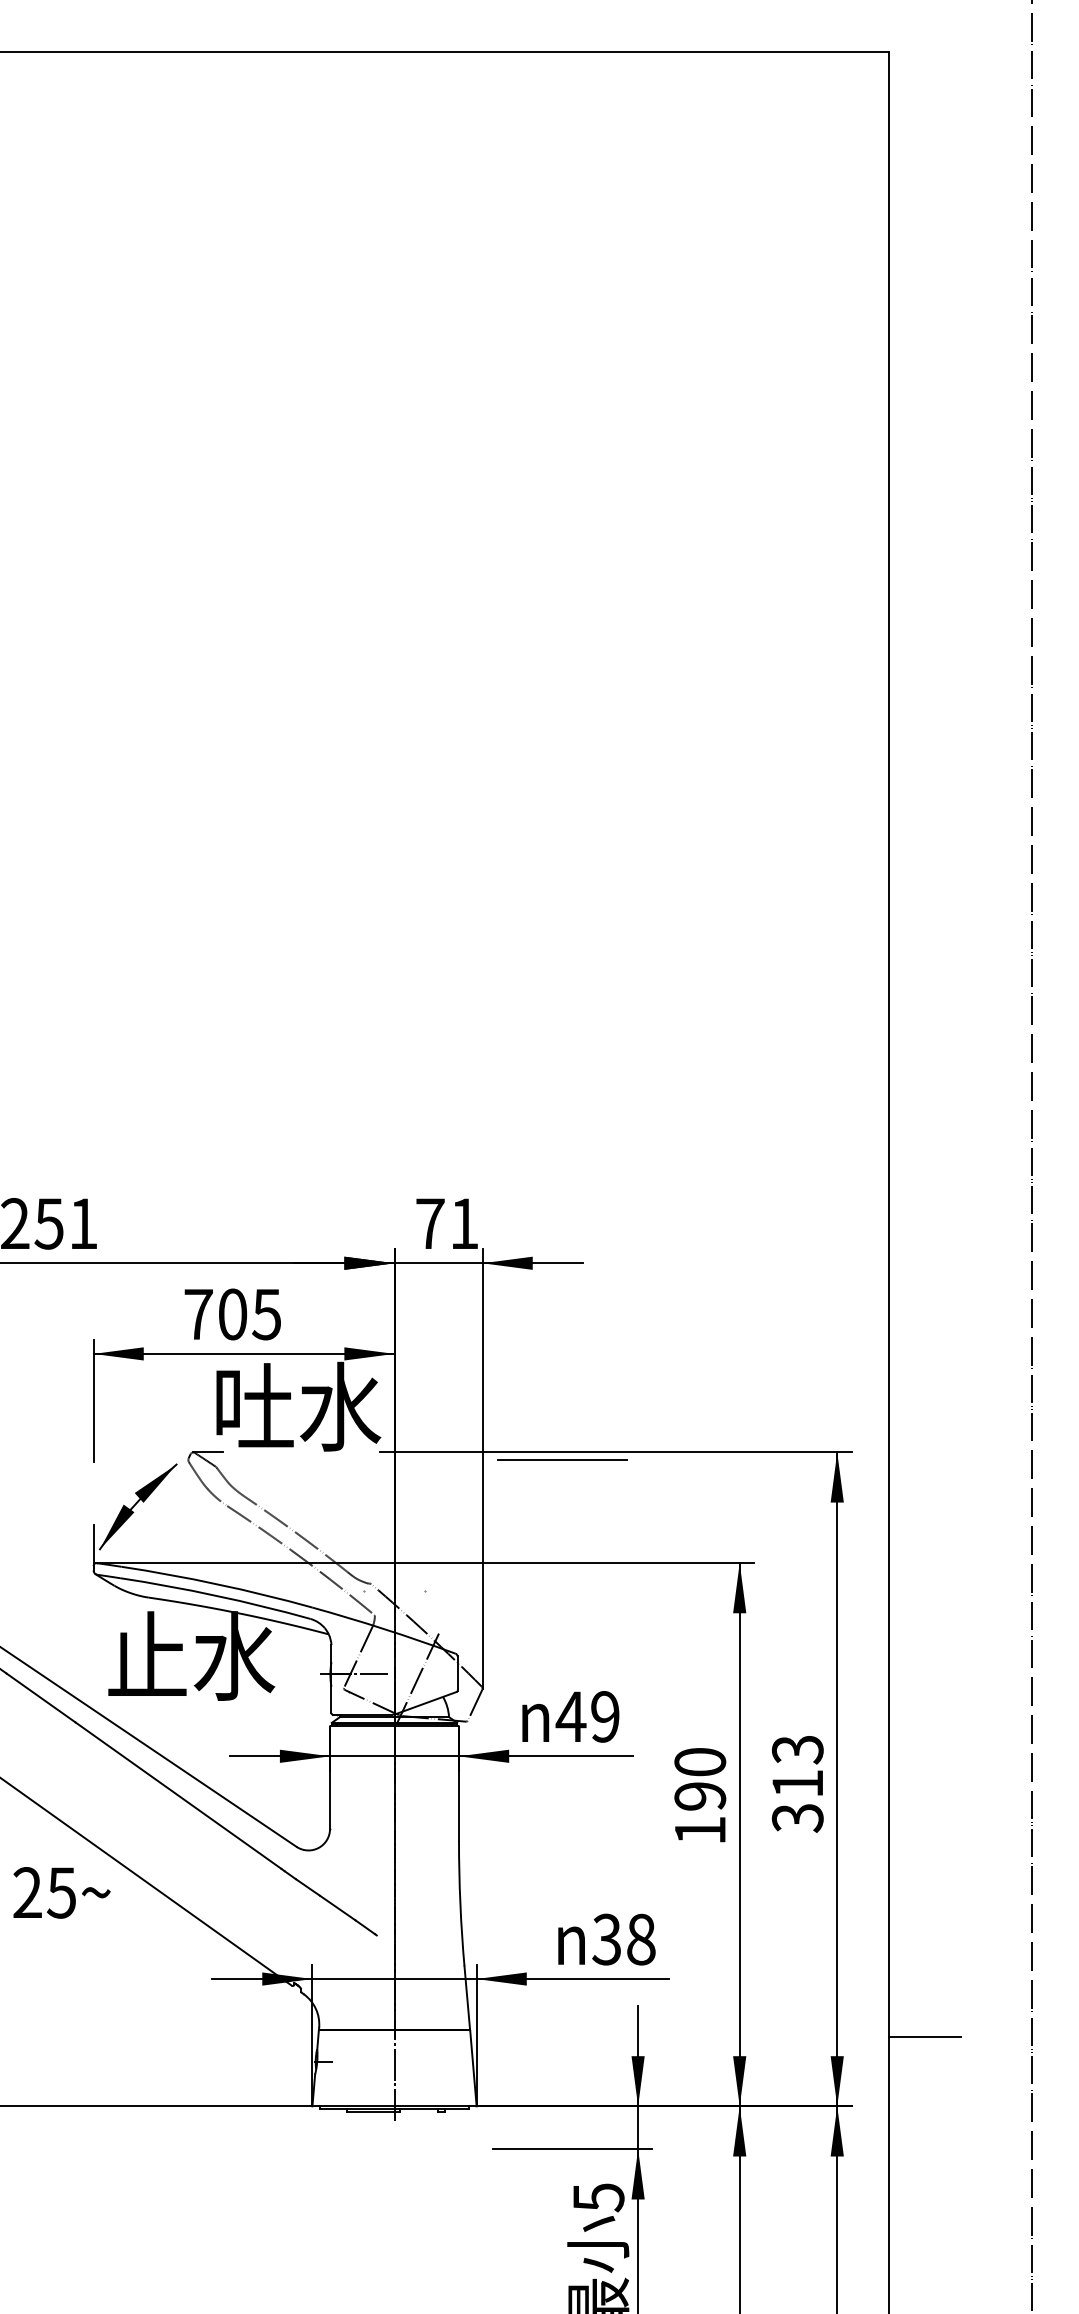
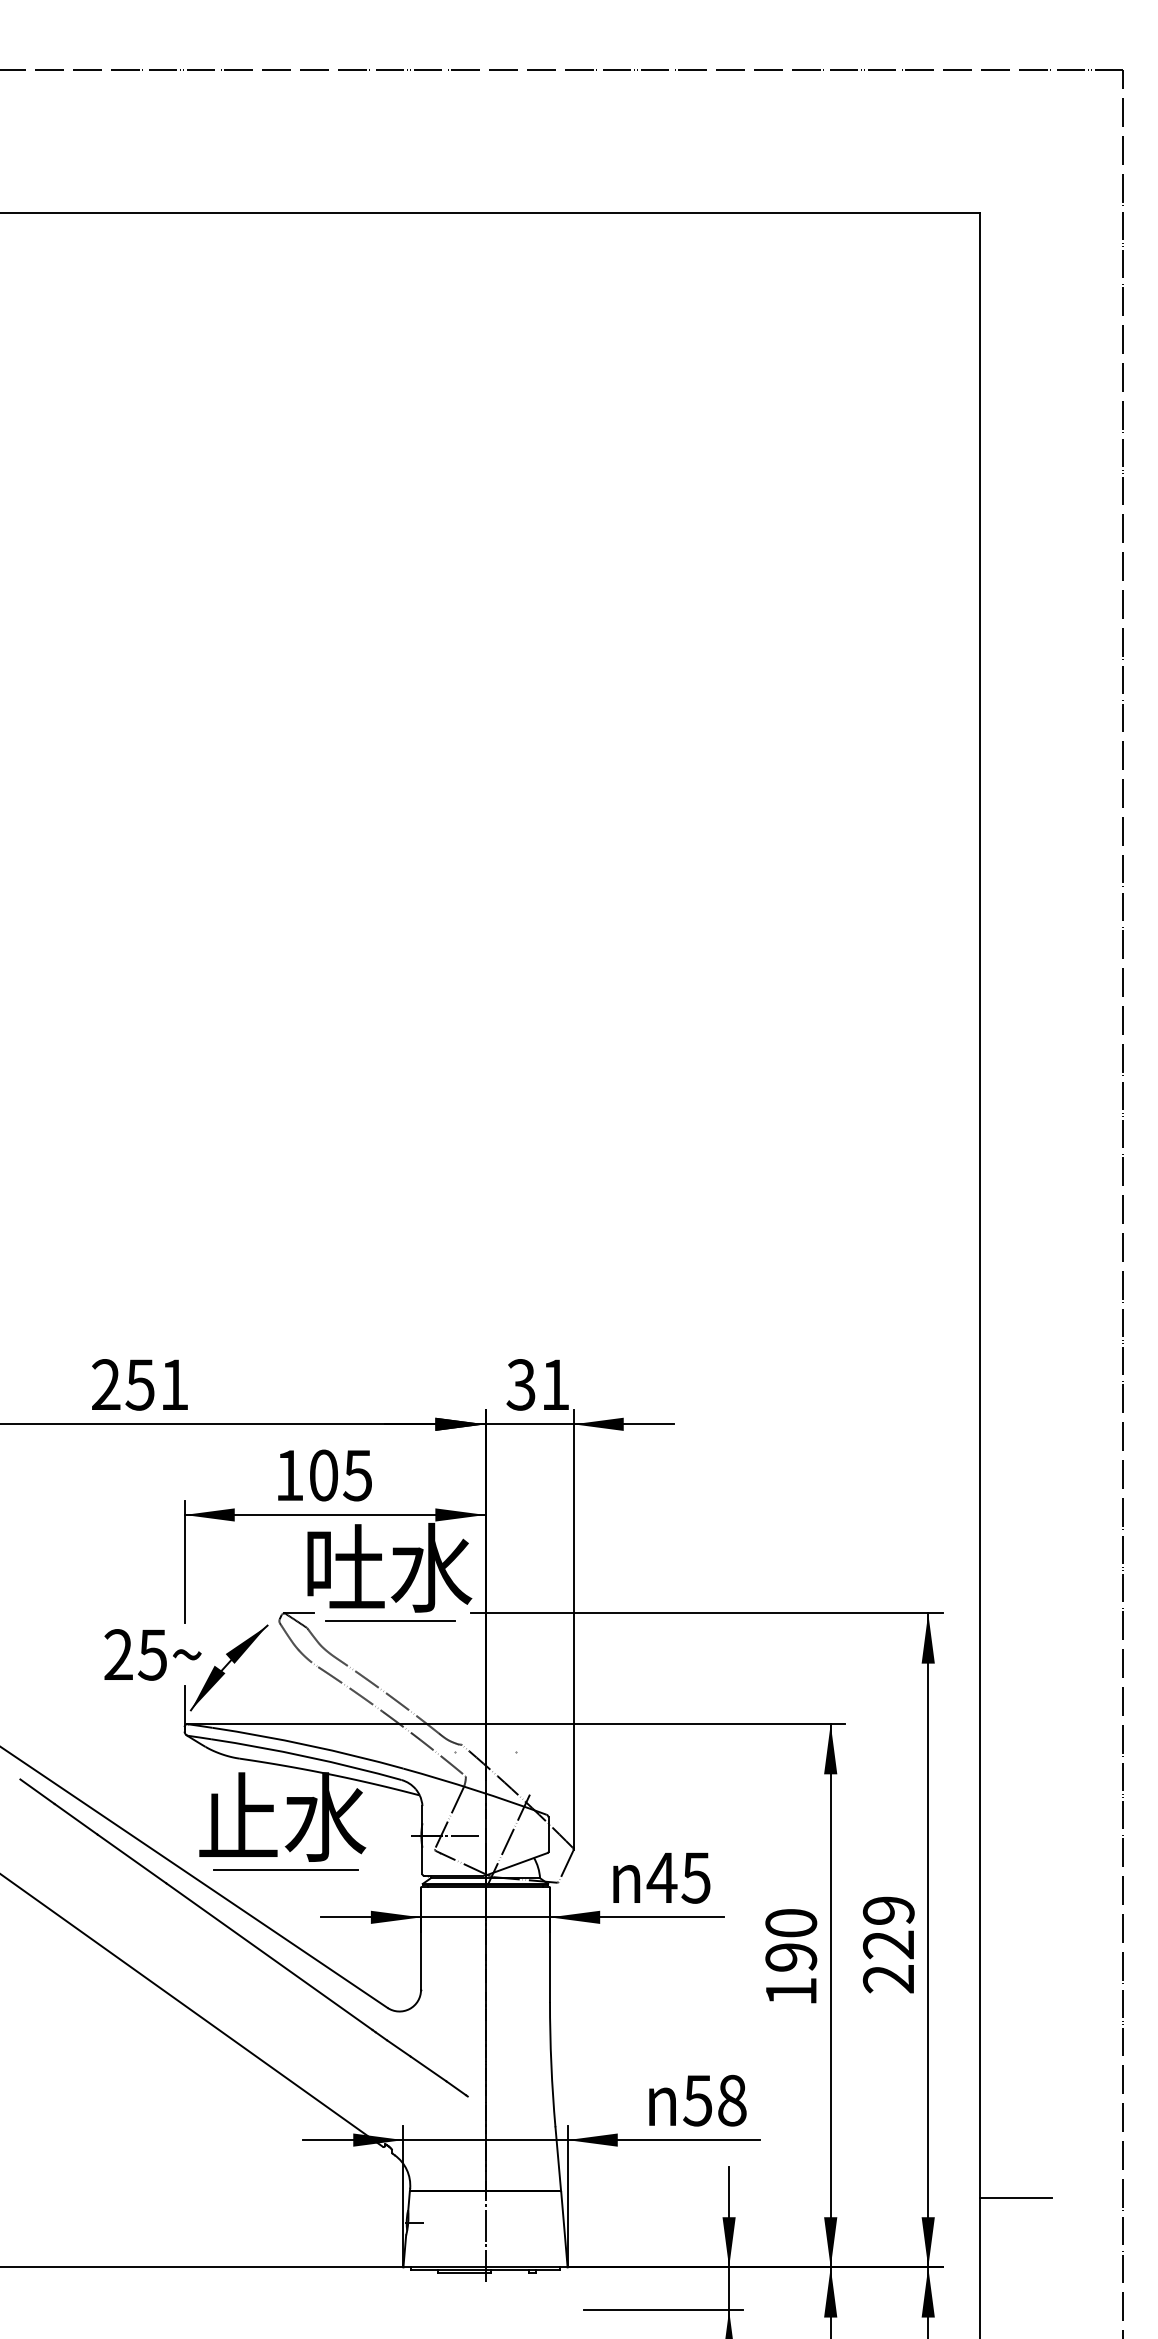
text: (429, 1223) -> (520, 1384), 71 -> 31
text: (198, 1314) -> (289, 1475), 705 -> 105
line: (562, 1459) -> (390, 1620), moved
line: (194, 1708) -> (285, 1869), added
text: (604, 1716) -> (695, 1877), 49 -> 45
text: (797, 1783) -> (888, 1944), 313 -> 229
text: (61, 1892) -> (152, 1654), moved
text: (606, 1939) -> (697, 2100), 38 -> 58

